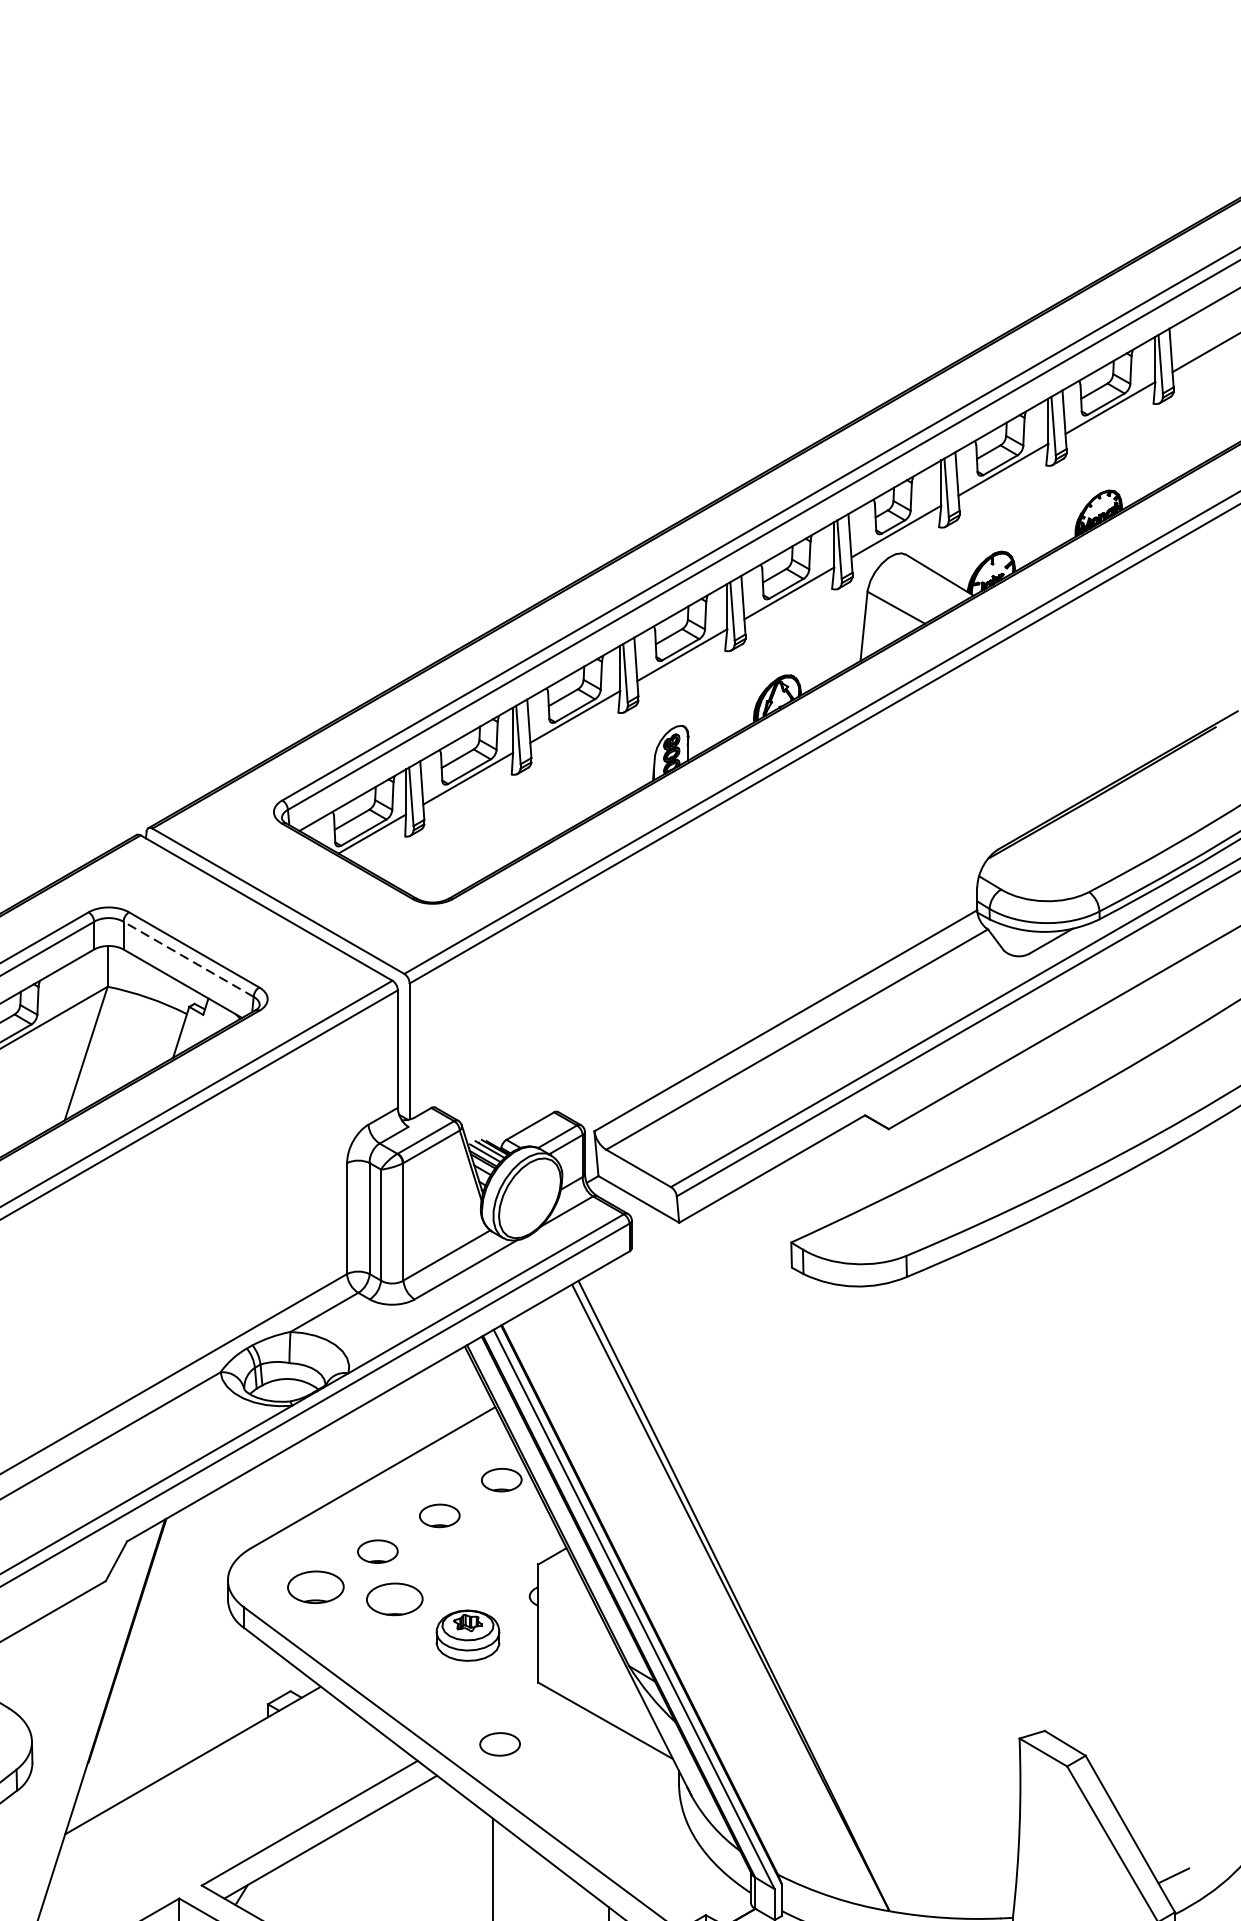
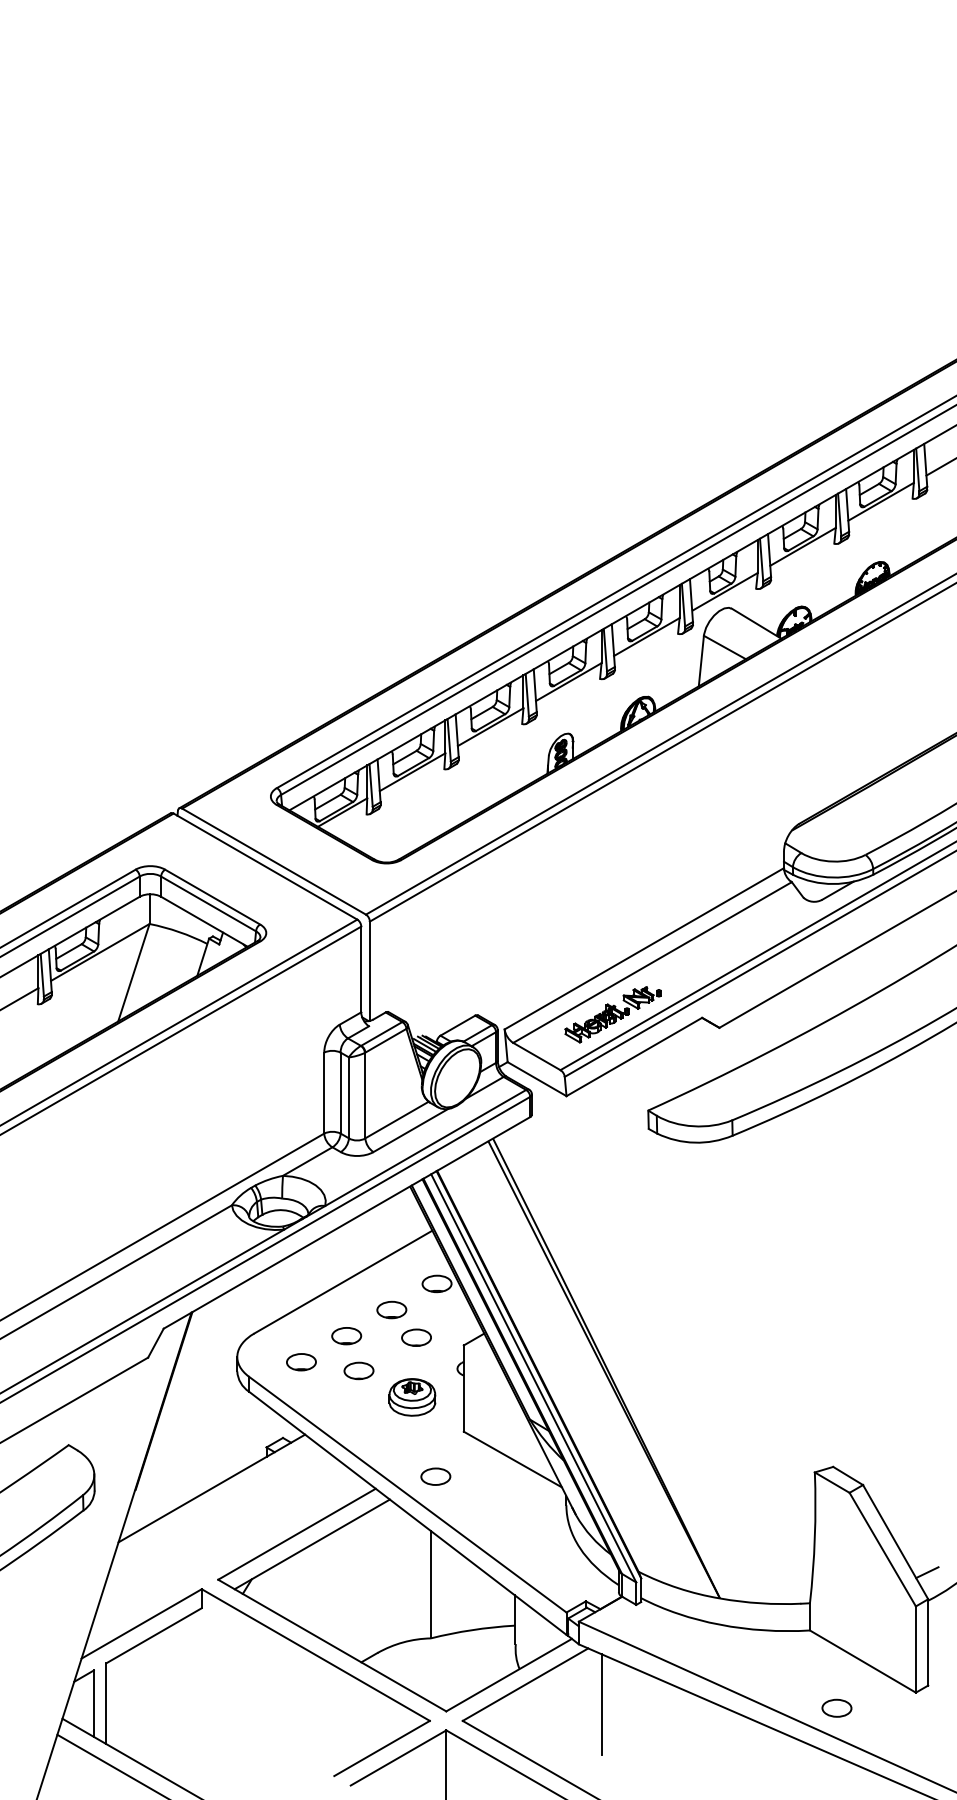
line: (188, 958) -> (208, 903), dashed -> solid
part: (742, 1110) -> (612, 1014), added
part: (473, 1553) -> (416, 1337), added
part: (315, 1587) -> (301, 1362), size x0.71
part: (394, 1598) -> (358, 1370), size x0.71

